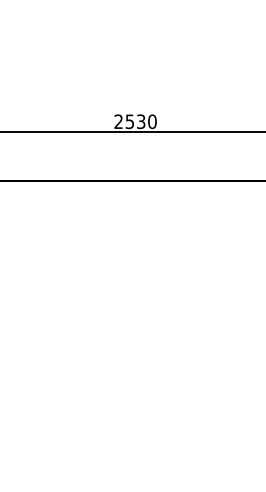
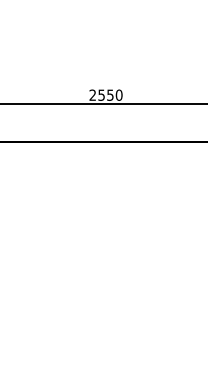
text: (141, 120) -> (110, 94), 2530 -> 2550

